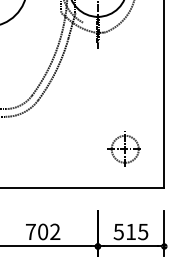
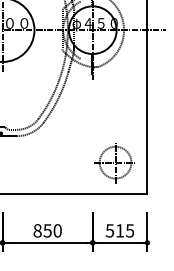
part: (124, 150) -> (114, 163), size x1.43
text: (42, 231) -> (47, 230), 702 -> 850

